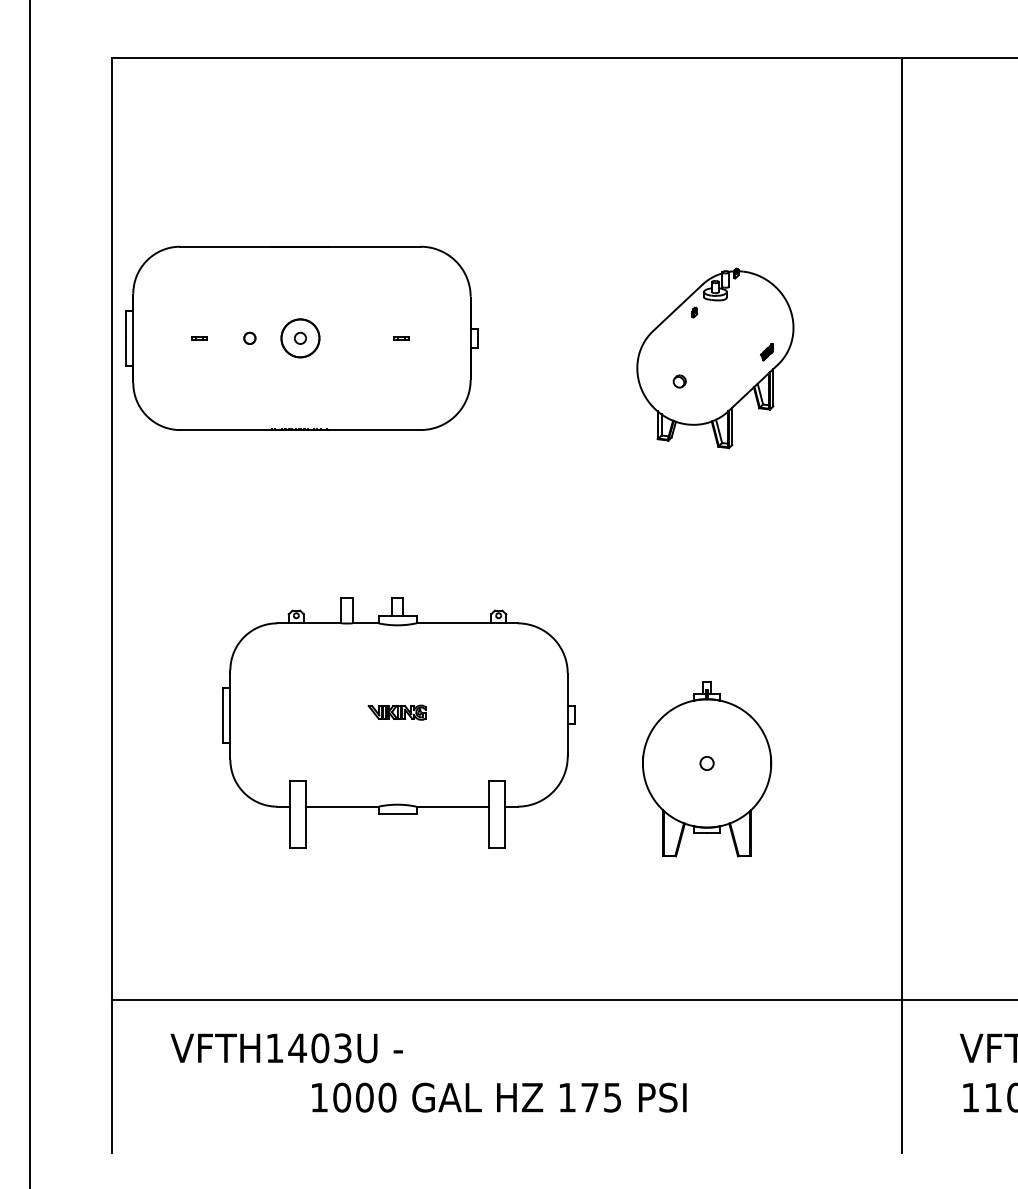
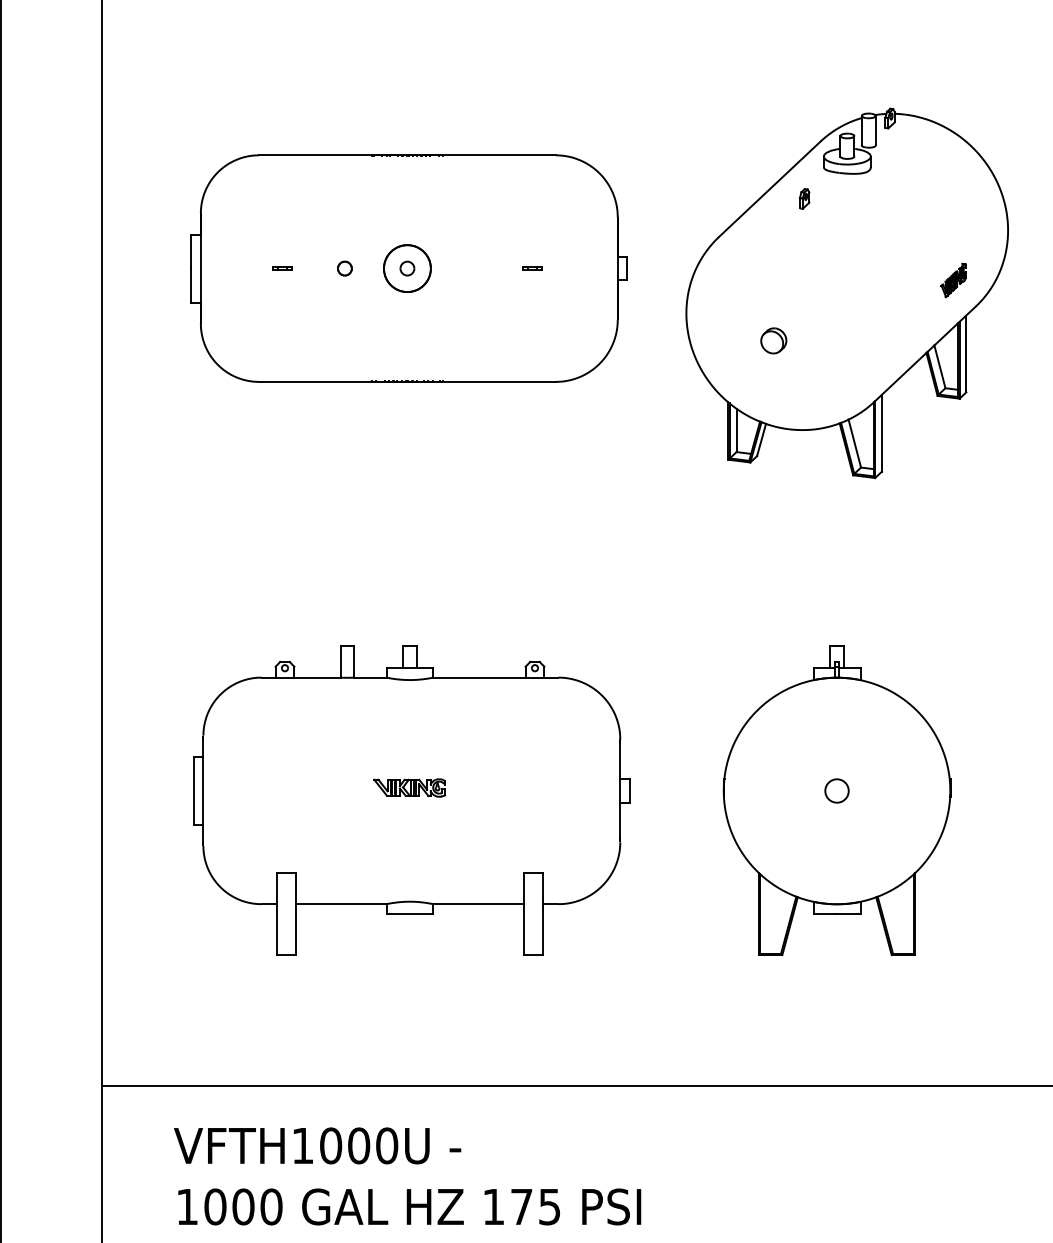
part: (301, 337) -> (408, 267), moved
part: (715, 358) -> (847, 293), size x1.67
part: (398, 722) -> (411, 800), moved
part: (706, 768) -> (836, 800), size x1.43
text: (319, 1048) -> (358, 1146), VFTH1403U -> VFTH1000U
text: (499, 1097) -> (409, 1206), moved

